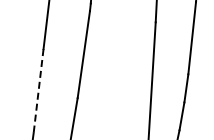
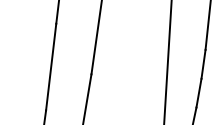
line: (38, 91) -> (51, 67), dashed -> solid

